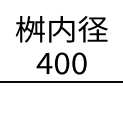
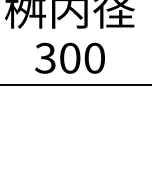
text: (44, 63) -> (45, 58), 400 -> 300

